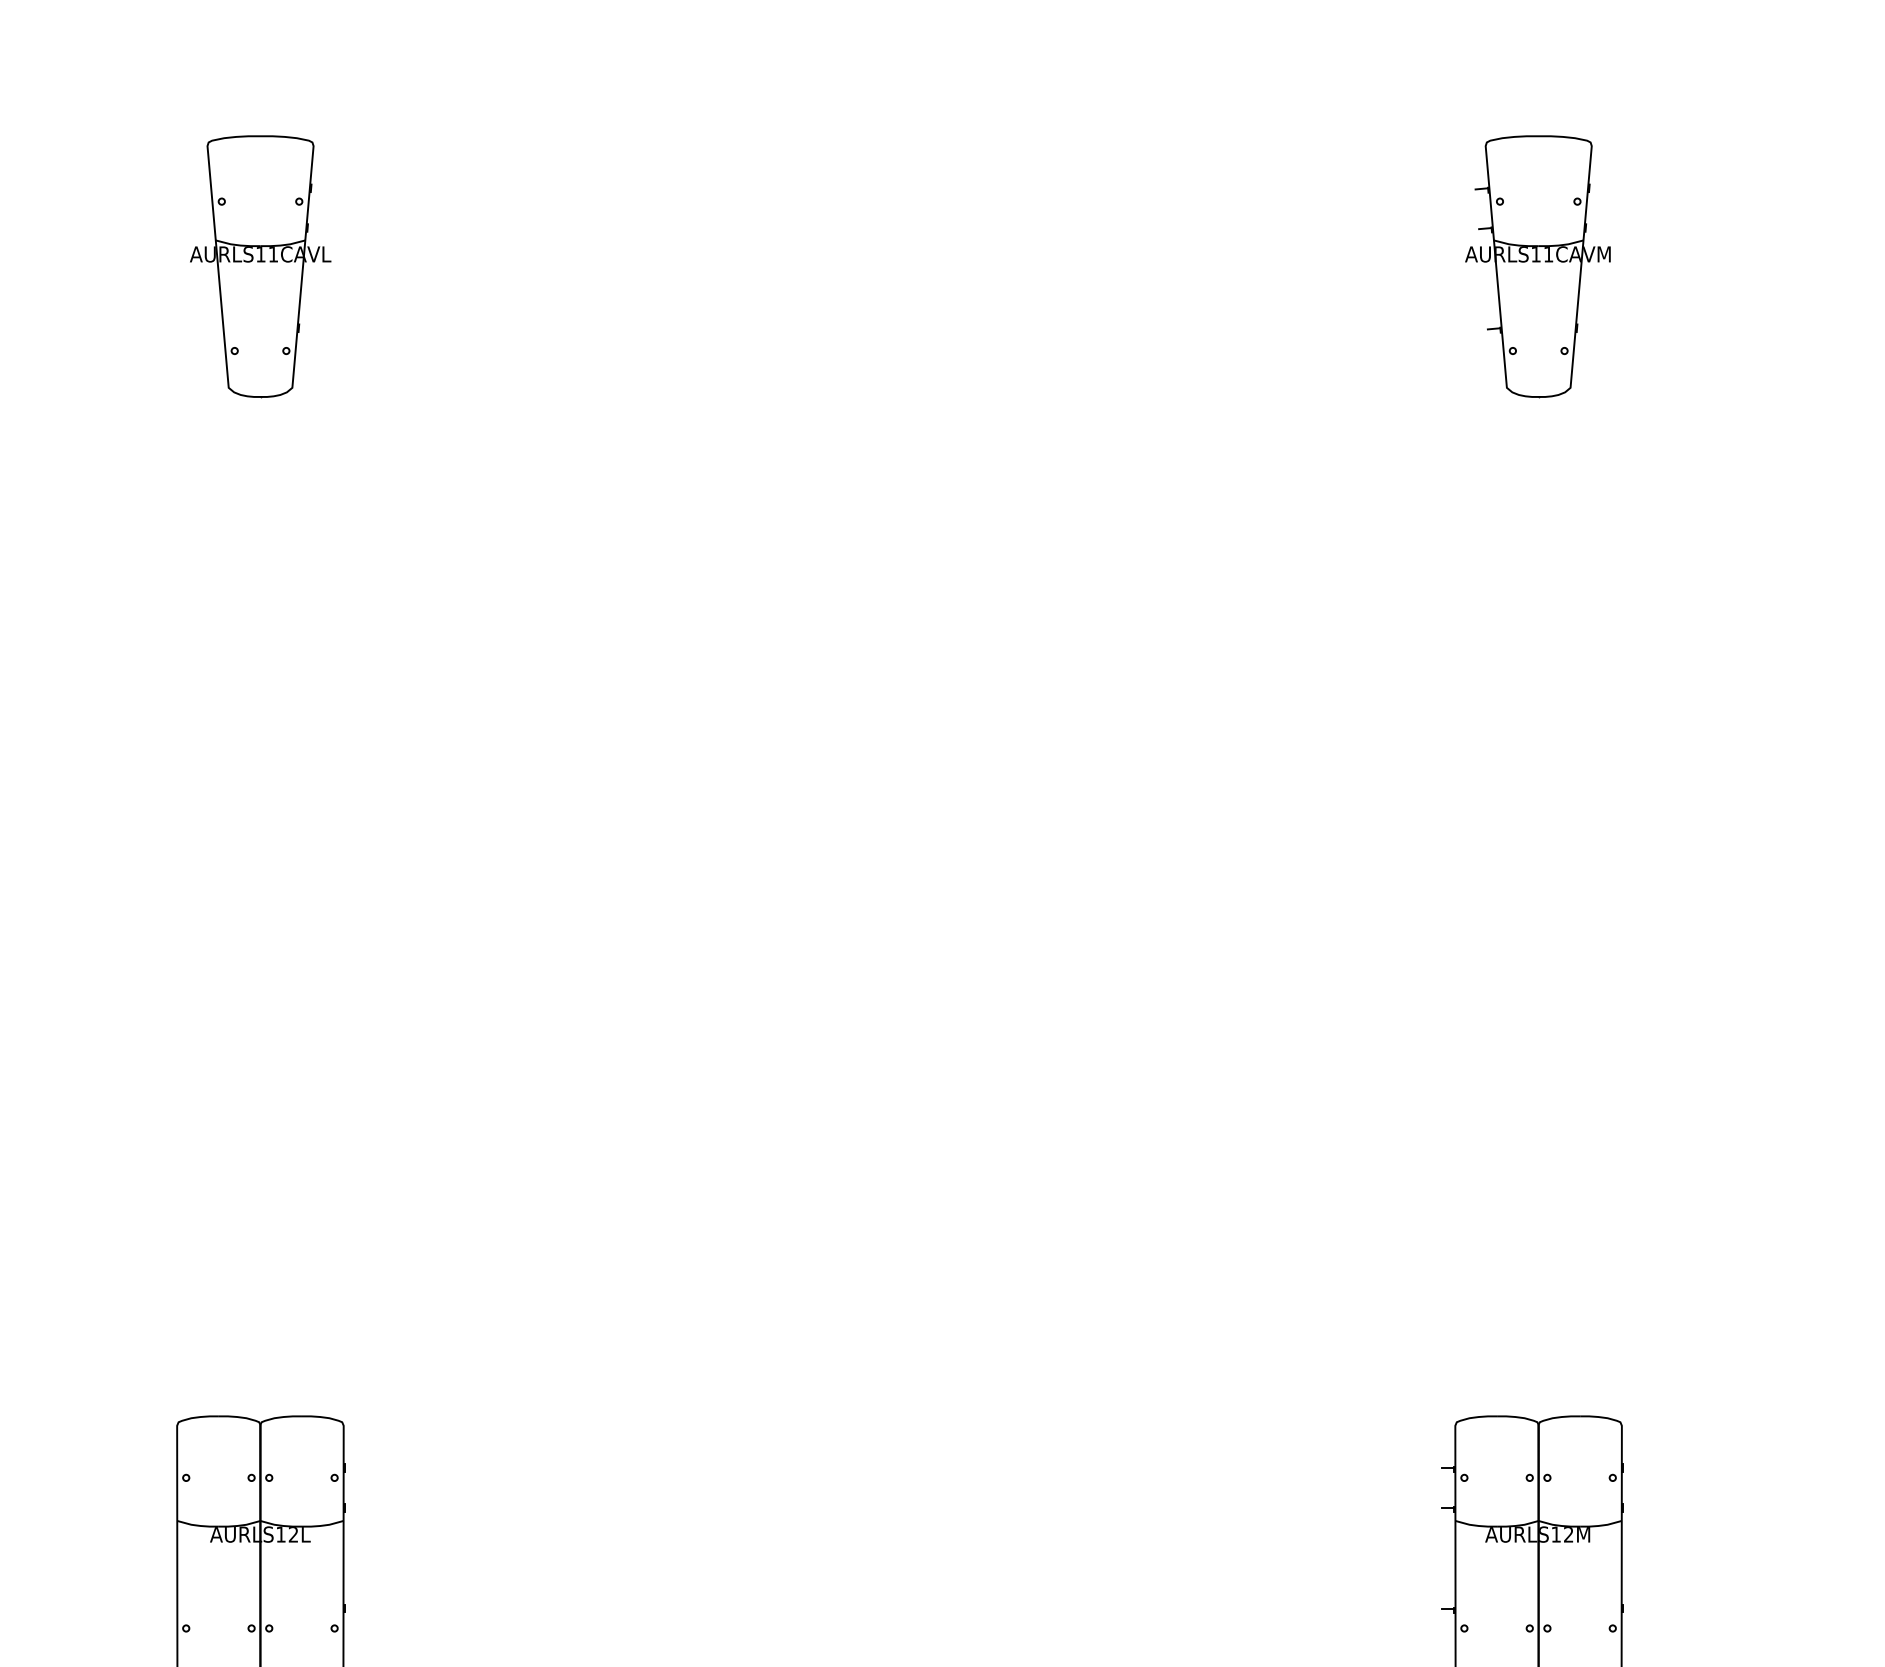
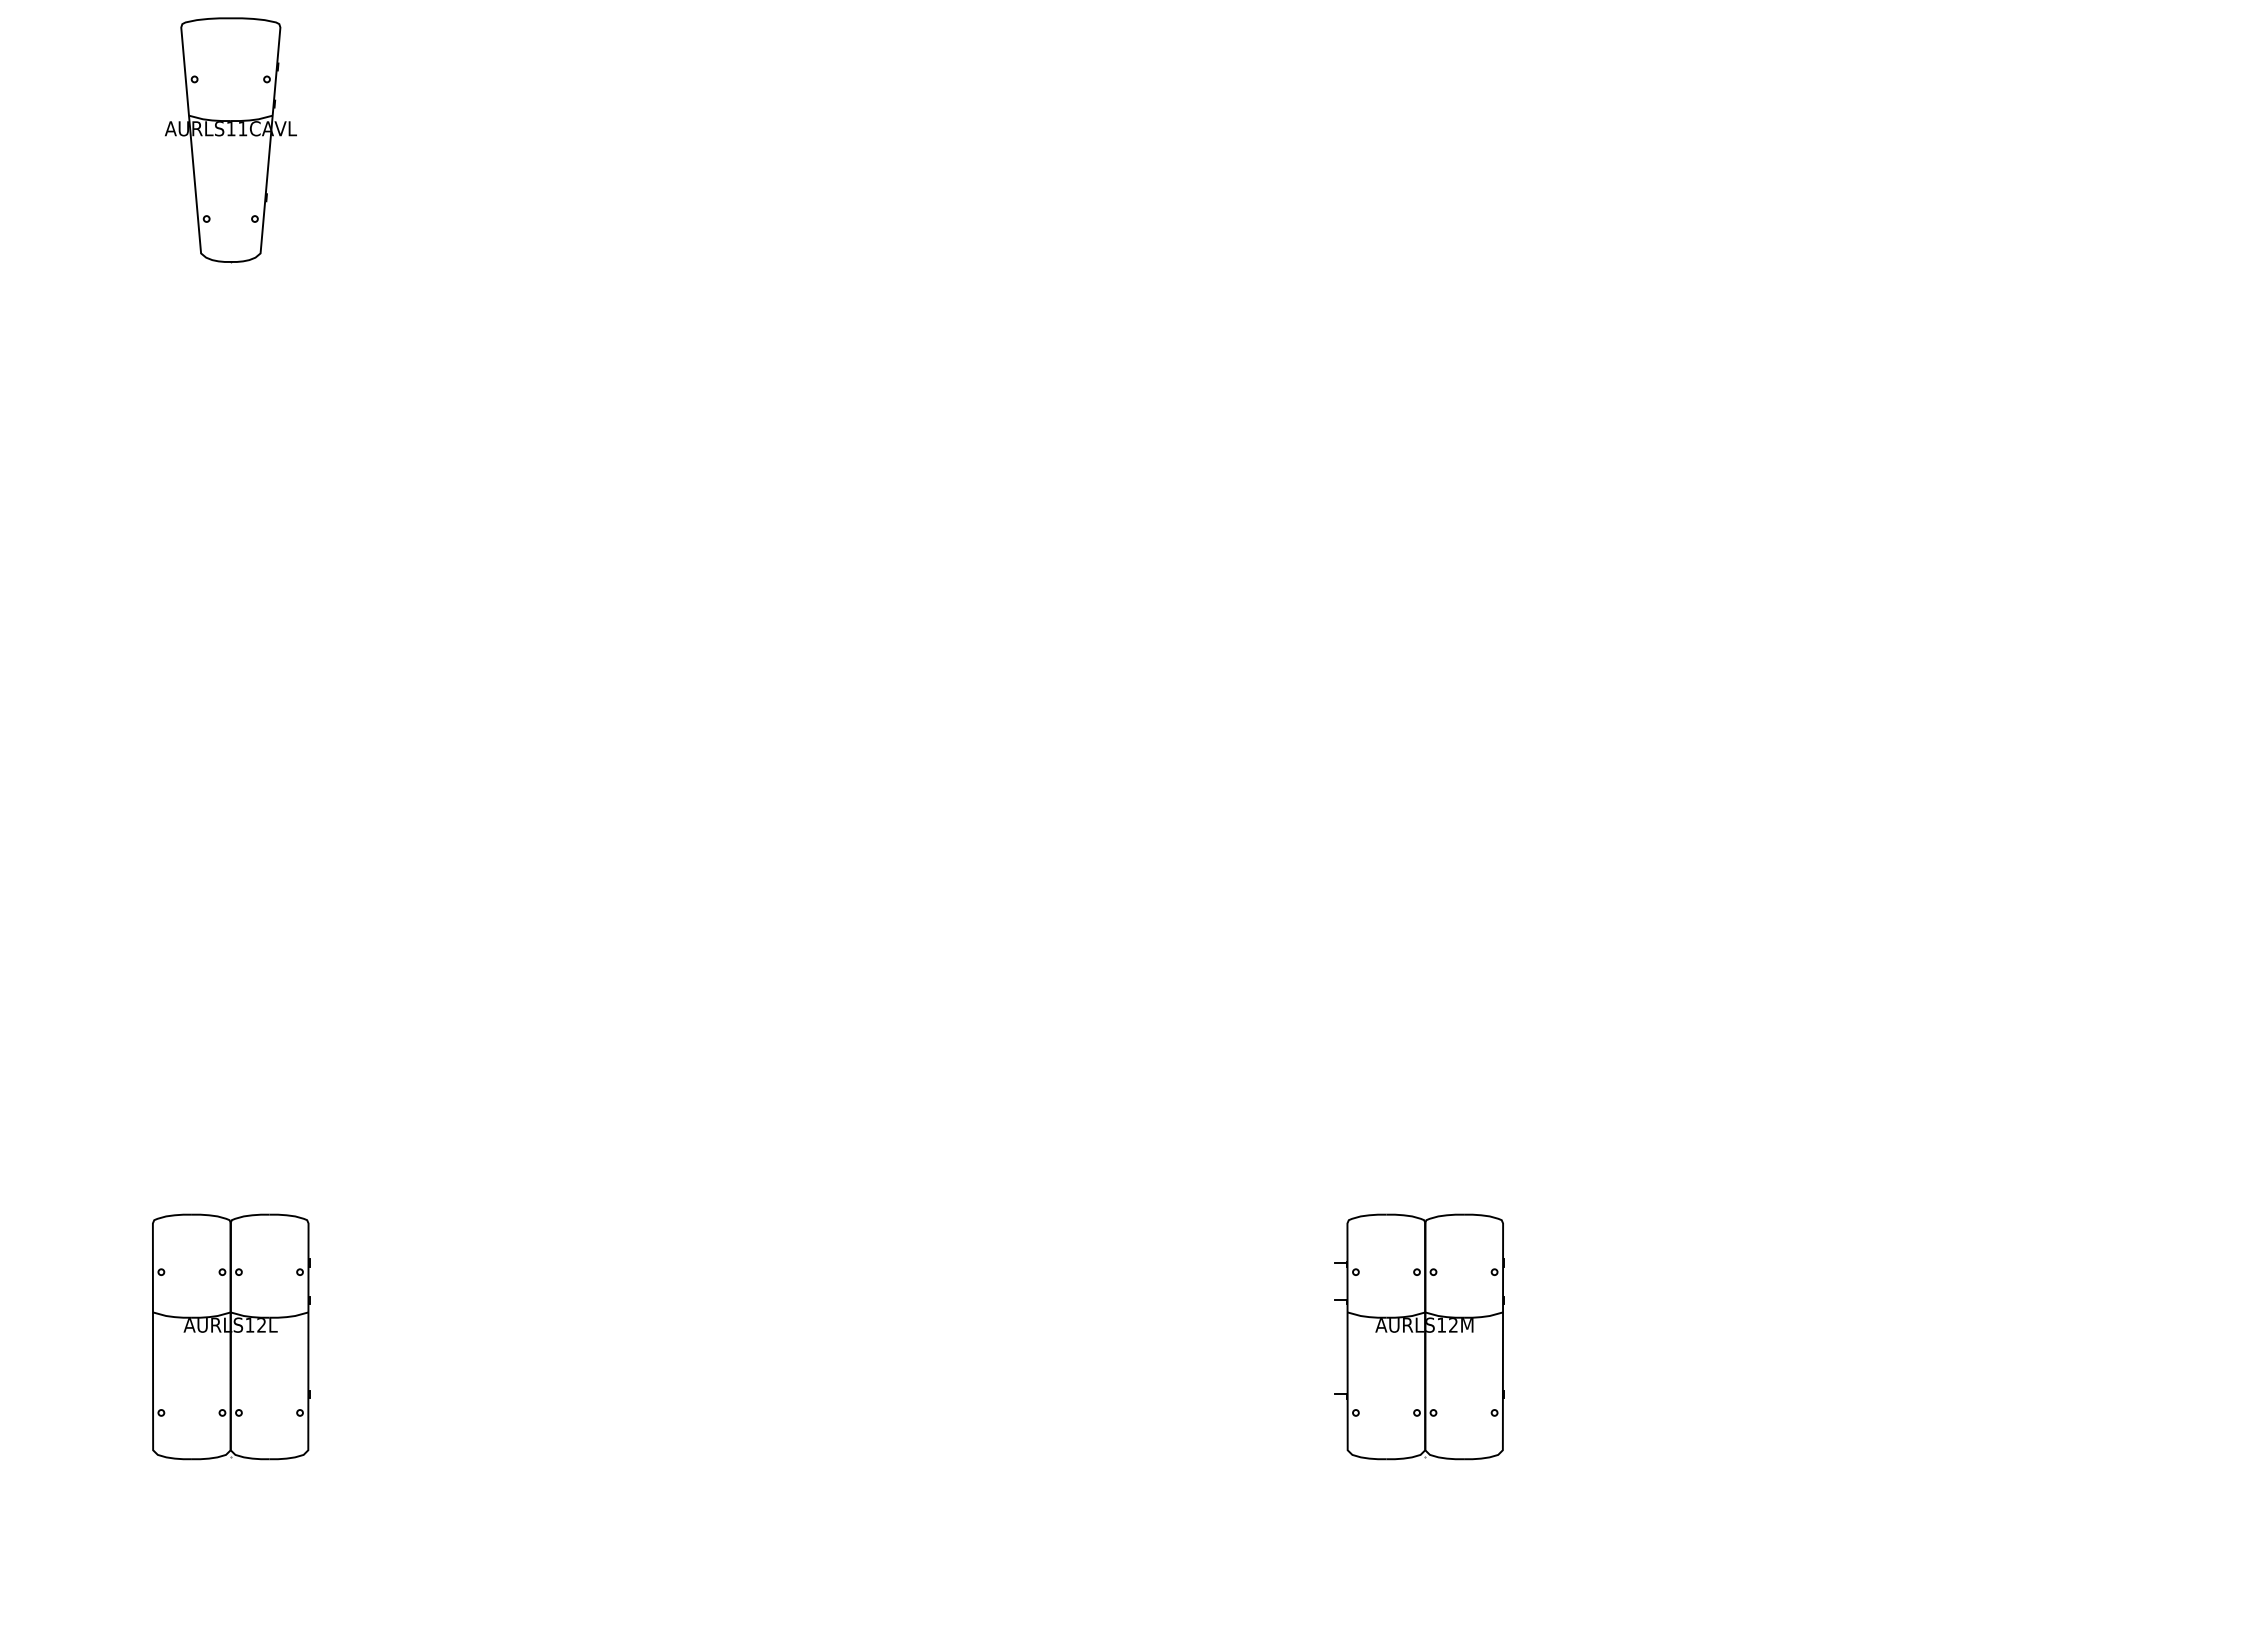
part: (1537, 266) -> (1424, 140), removed

